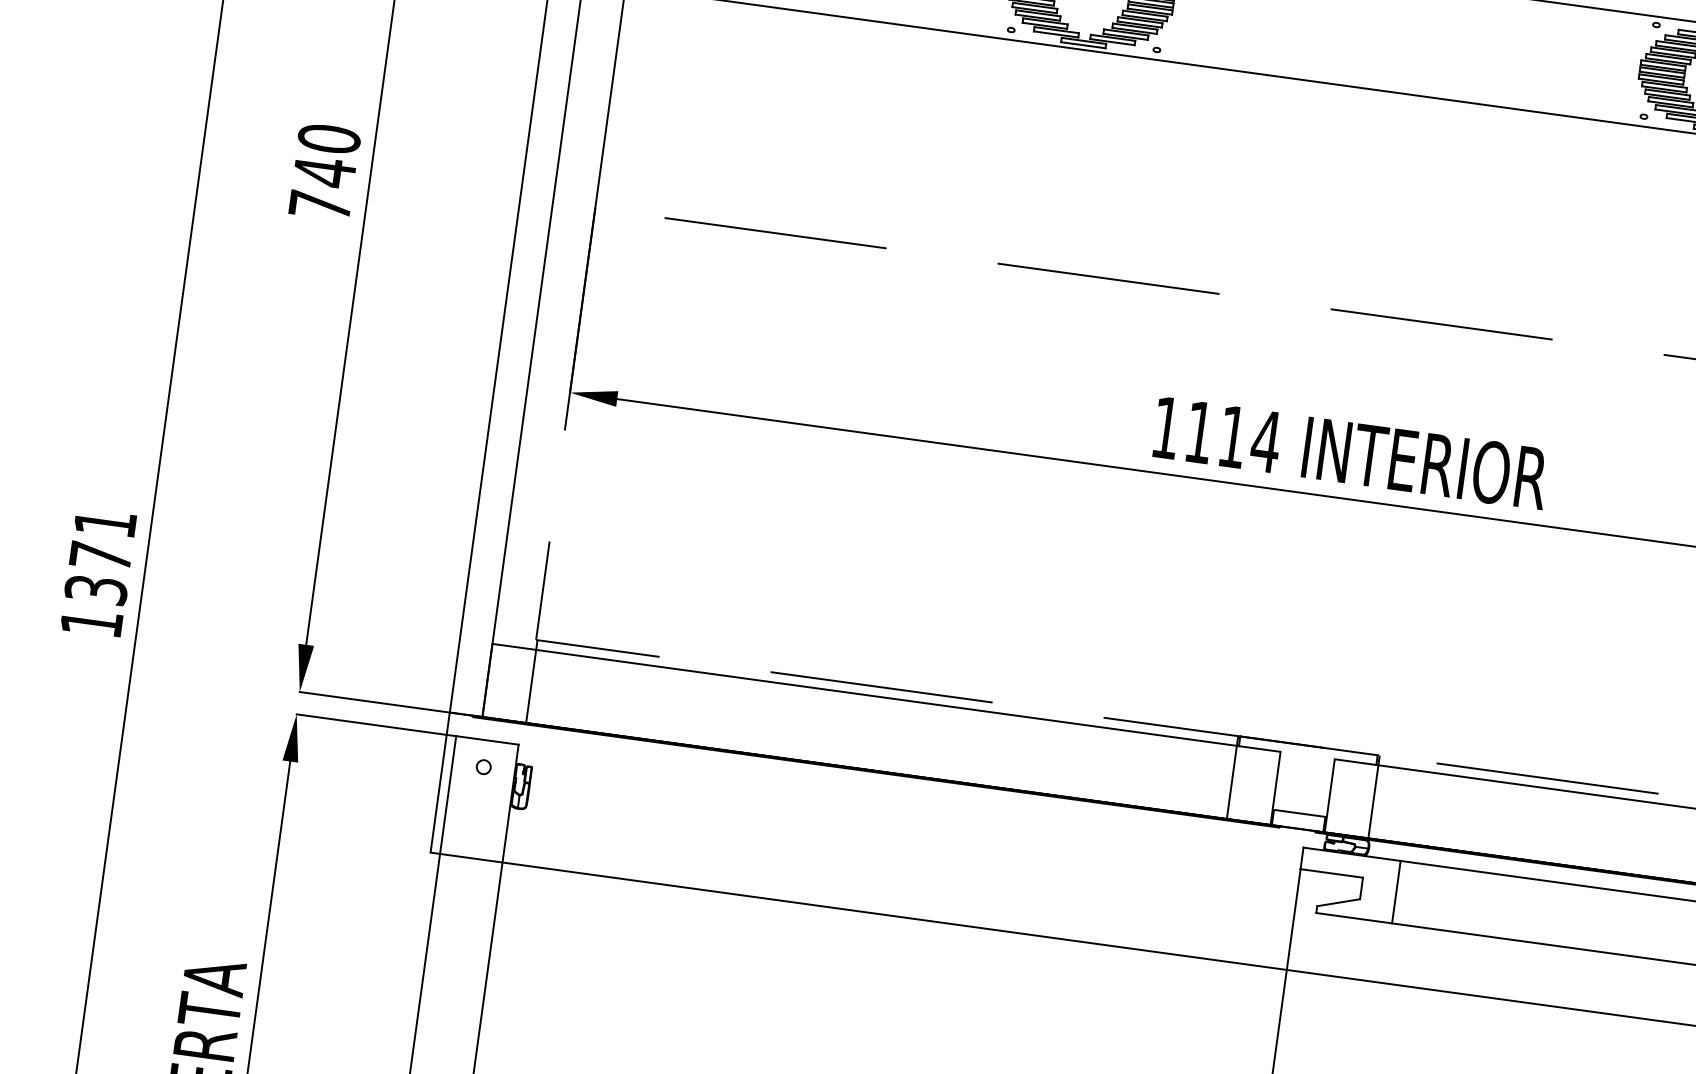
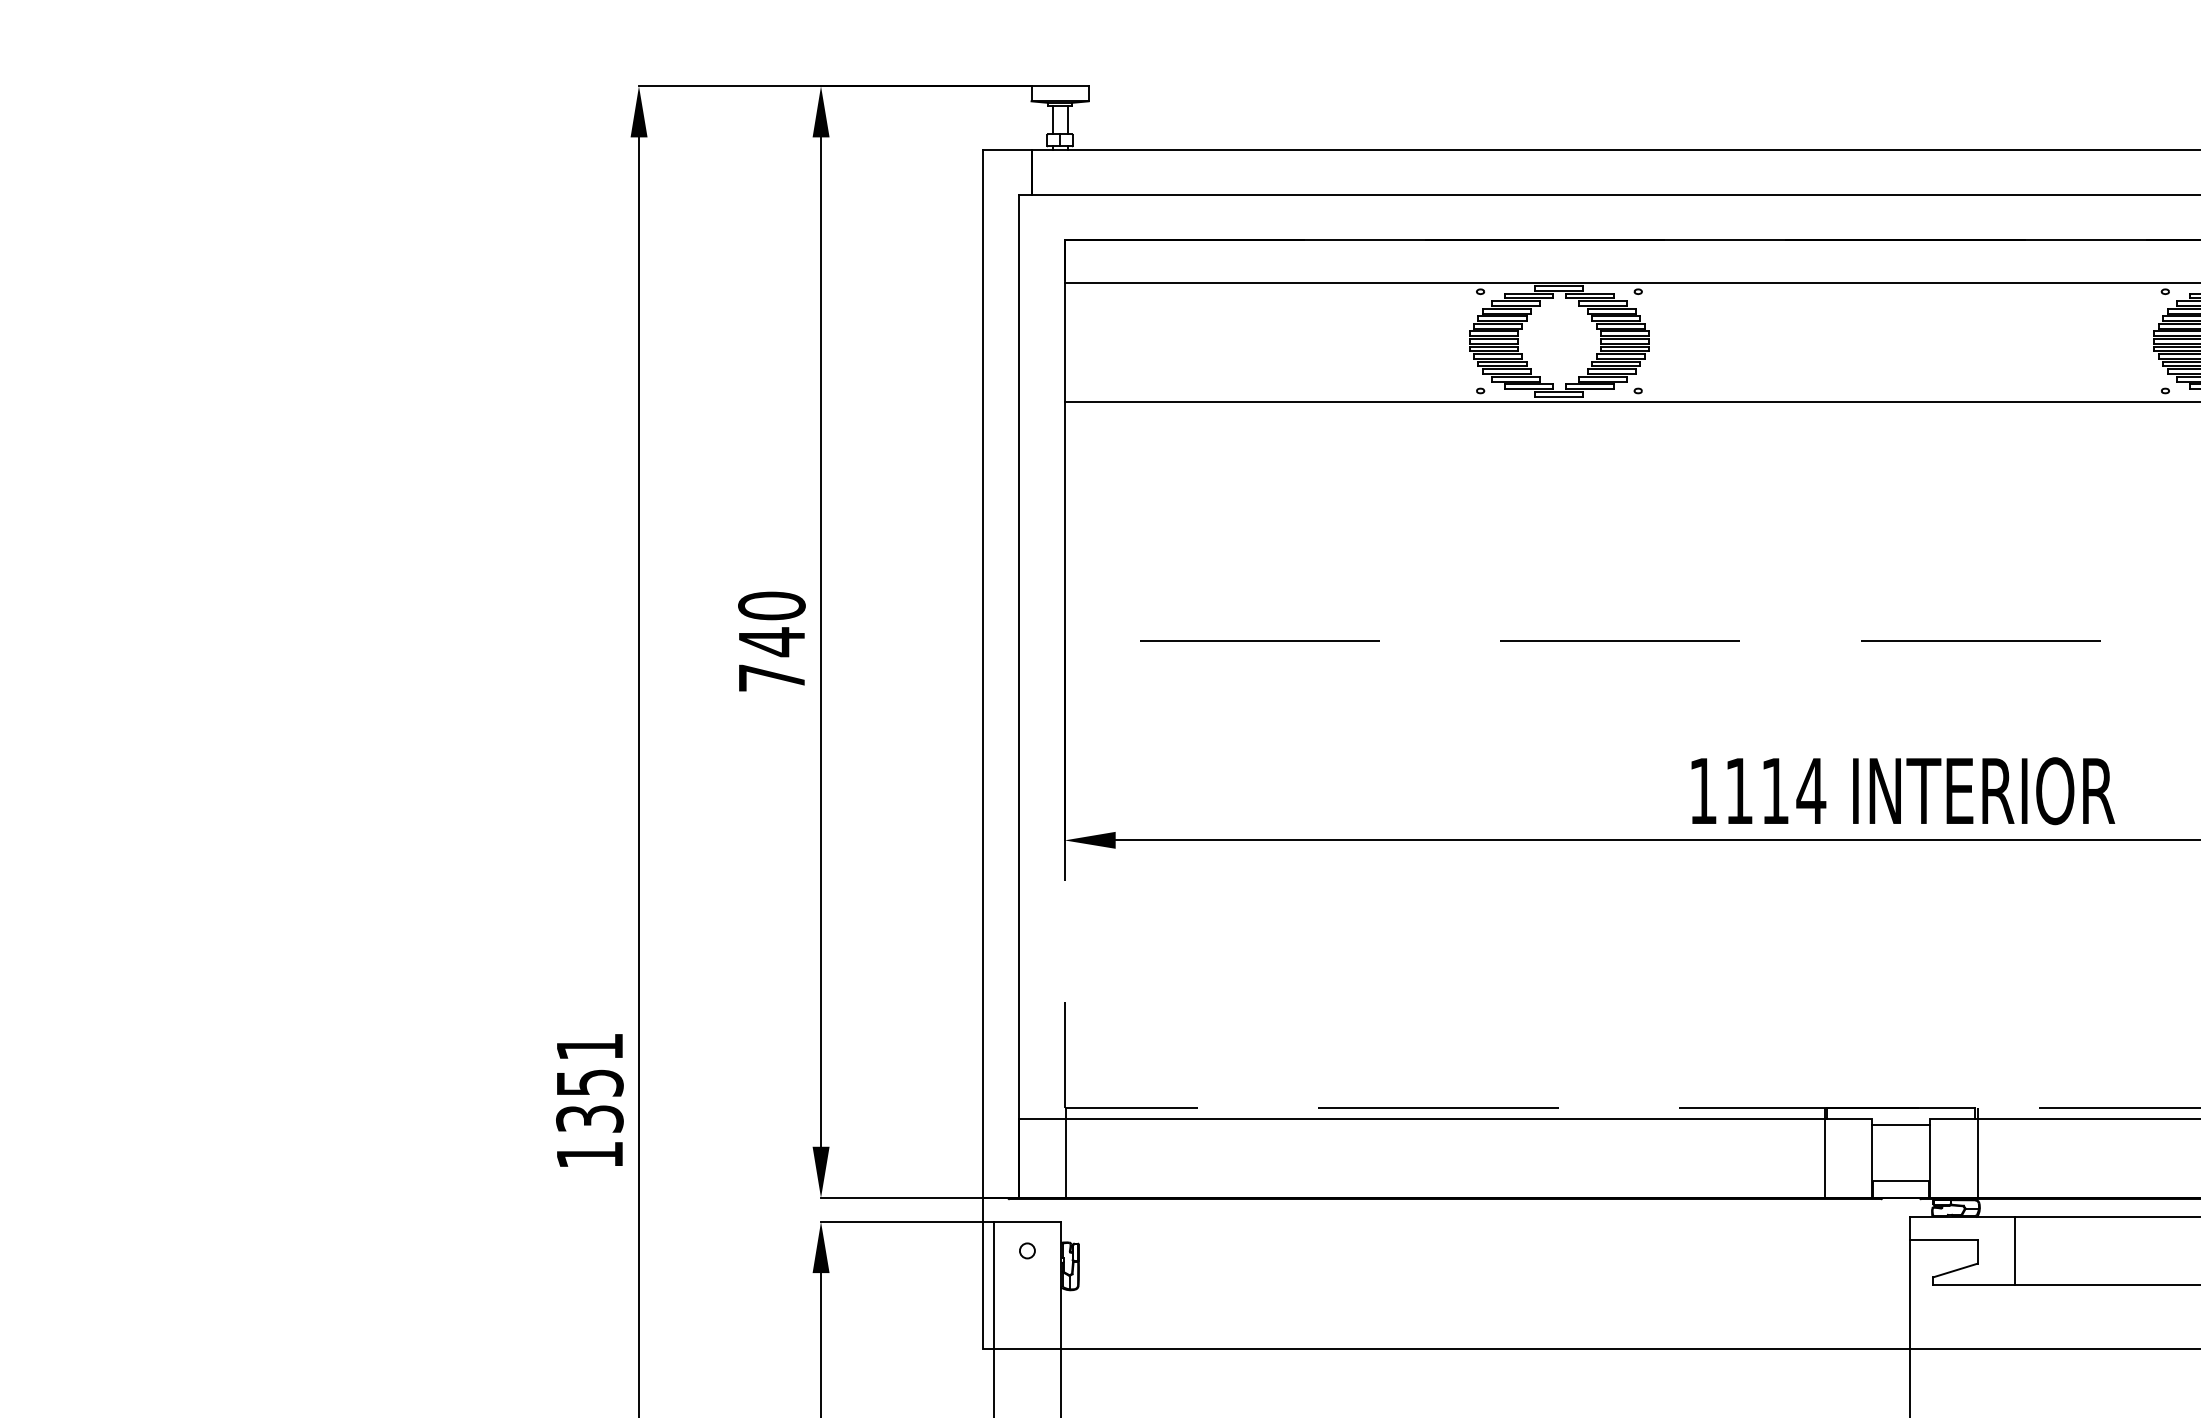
text: (101, 556) -> (590, 1082), 1371 -> 1351
line: (1306, 760) -> (1900, 1124), added

